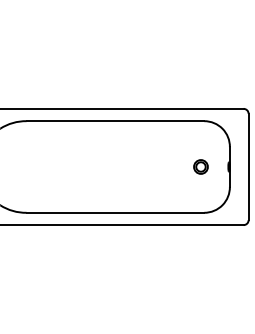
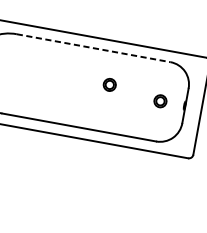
line: (115, 121) -> (93, 48), solid -> dashed
circle: (140, 158) -> (109, 84), added

